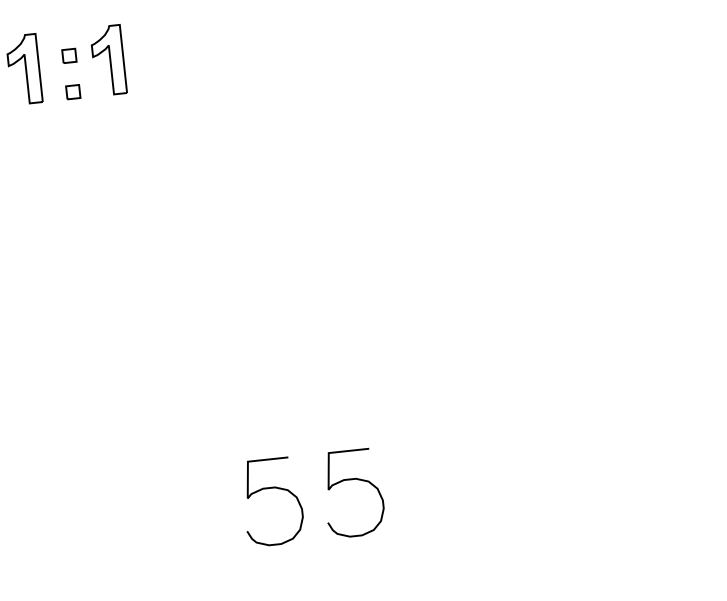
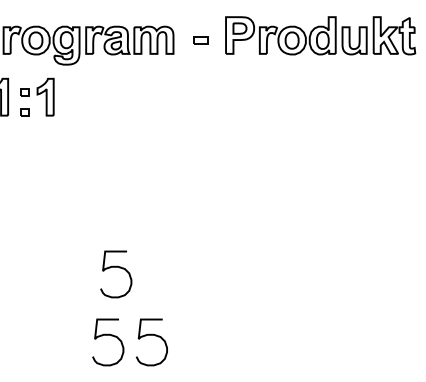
curve: (279, 362) -> (119, 268), added

